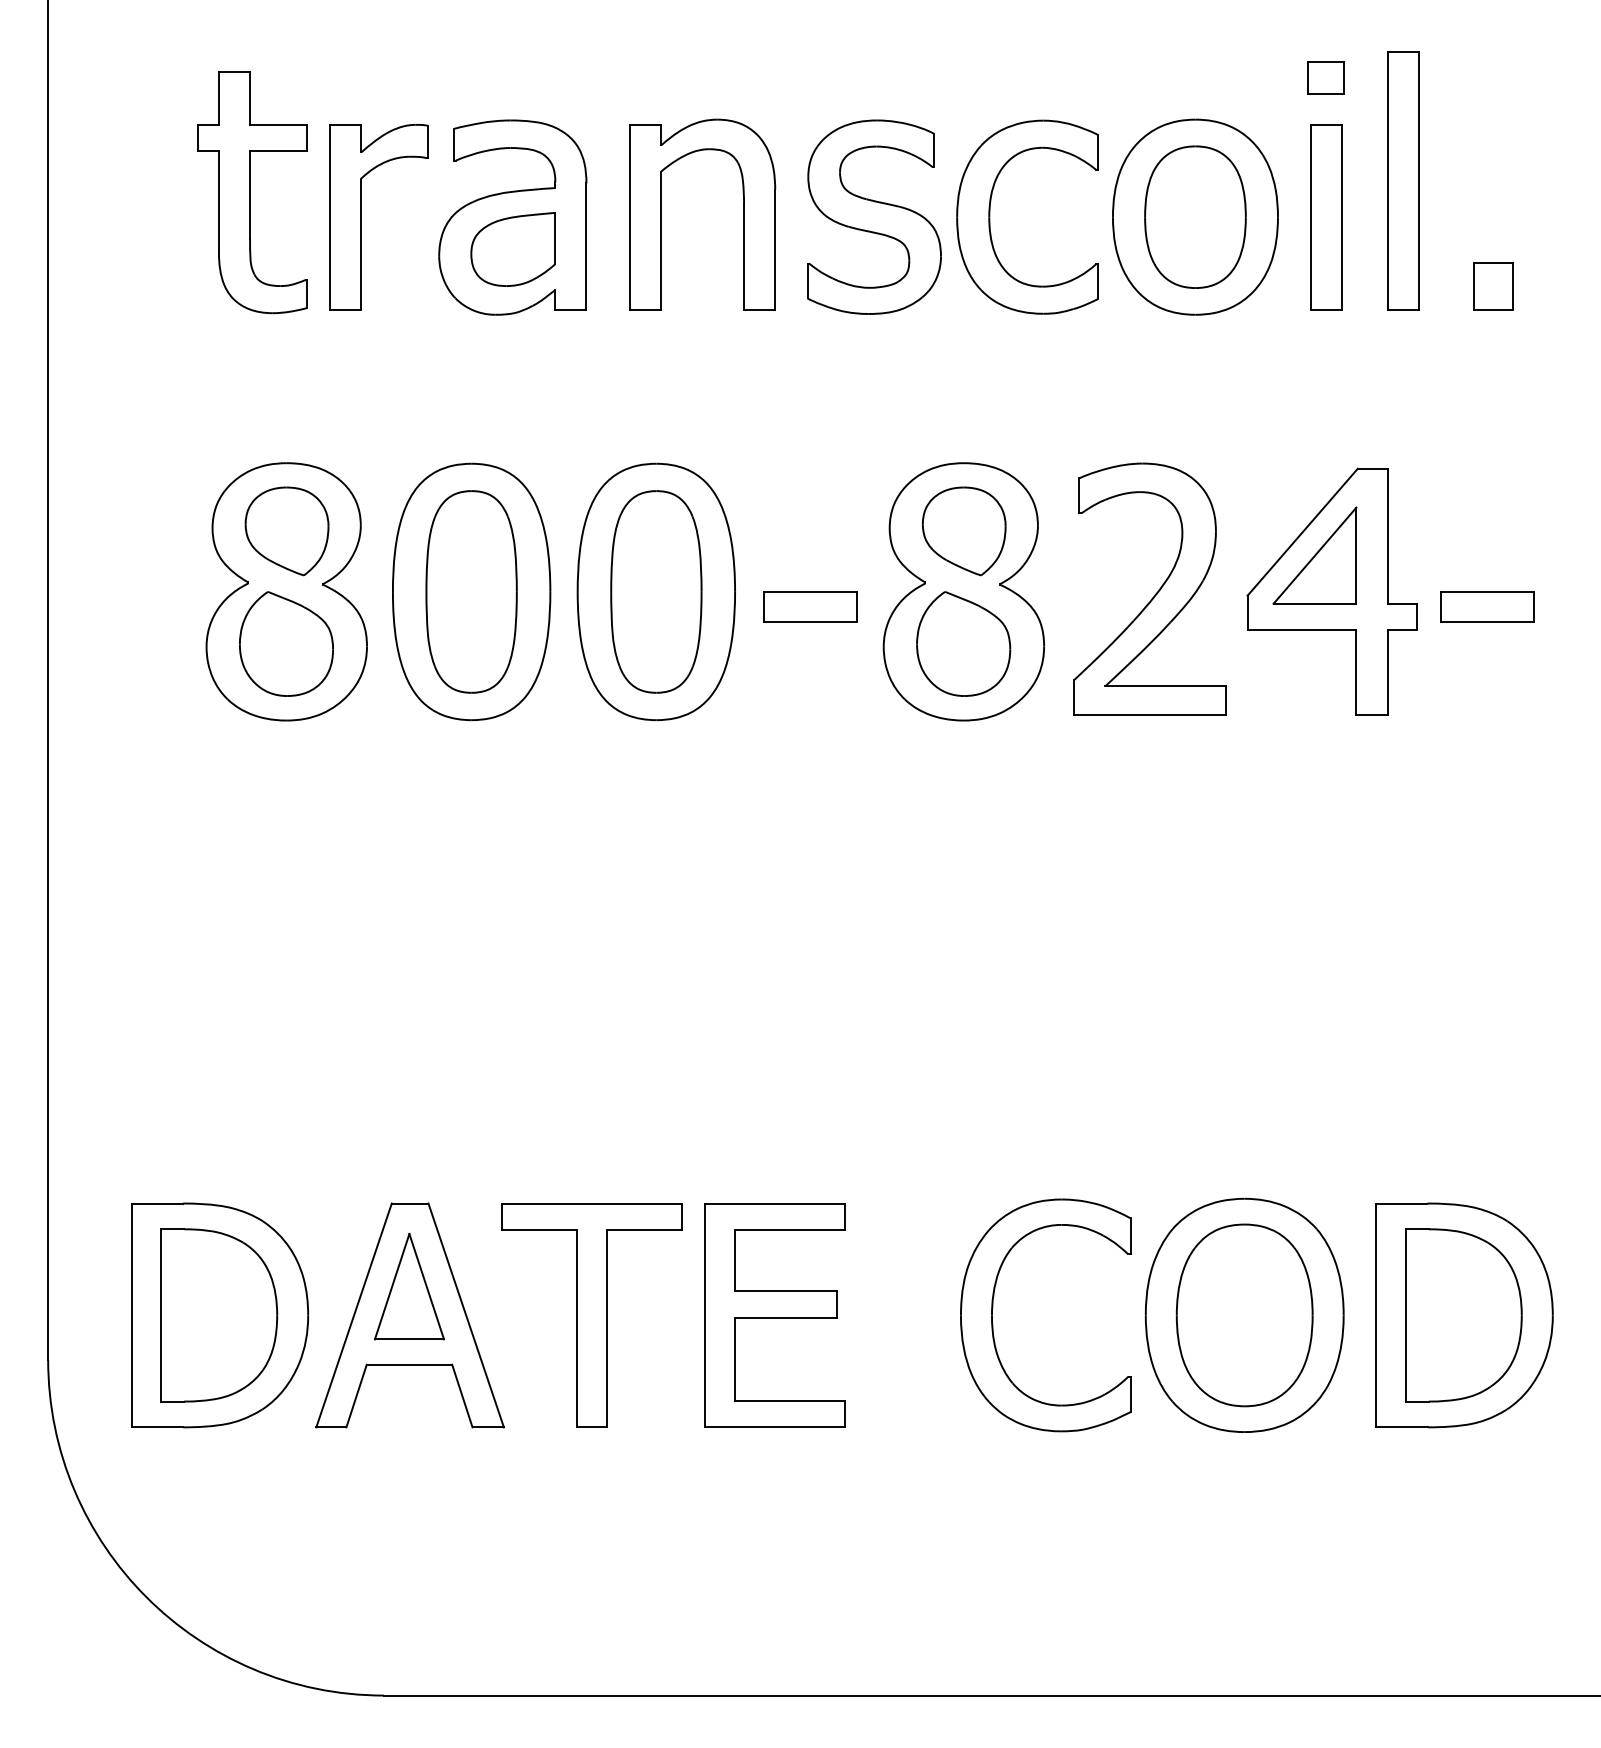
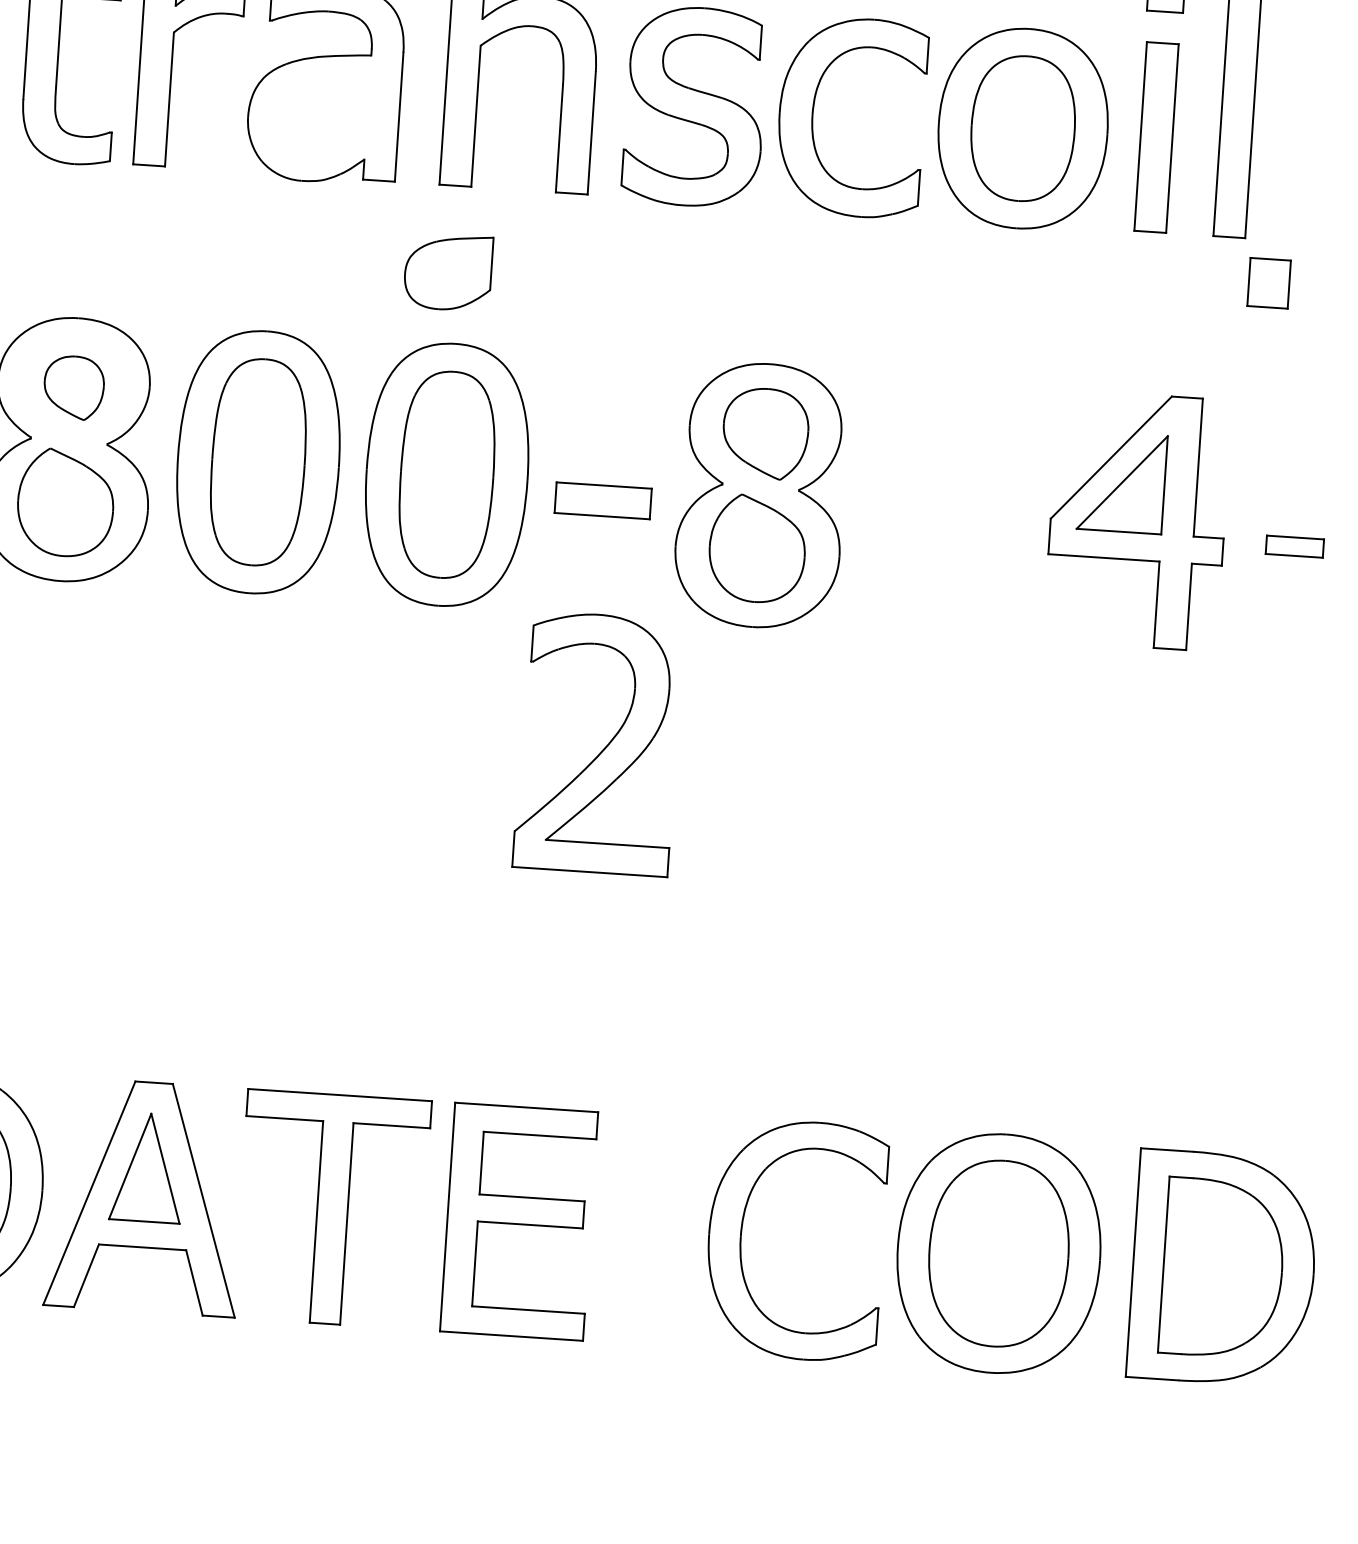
part: (512, 249) -> (447, 272), moved
part: (1493, 286) -> (1269, 283), moved
part: (286, 531) -> (73, 387), size x0.7
part: (1155, 593) -> (603, 748), moved
part: (1487, 606) -> (1295, 546), size x0.6

